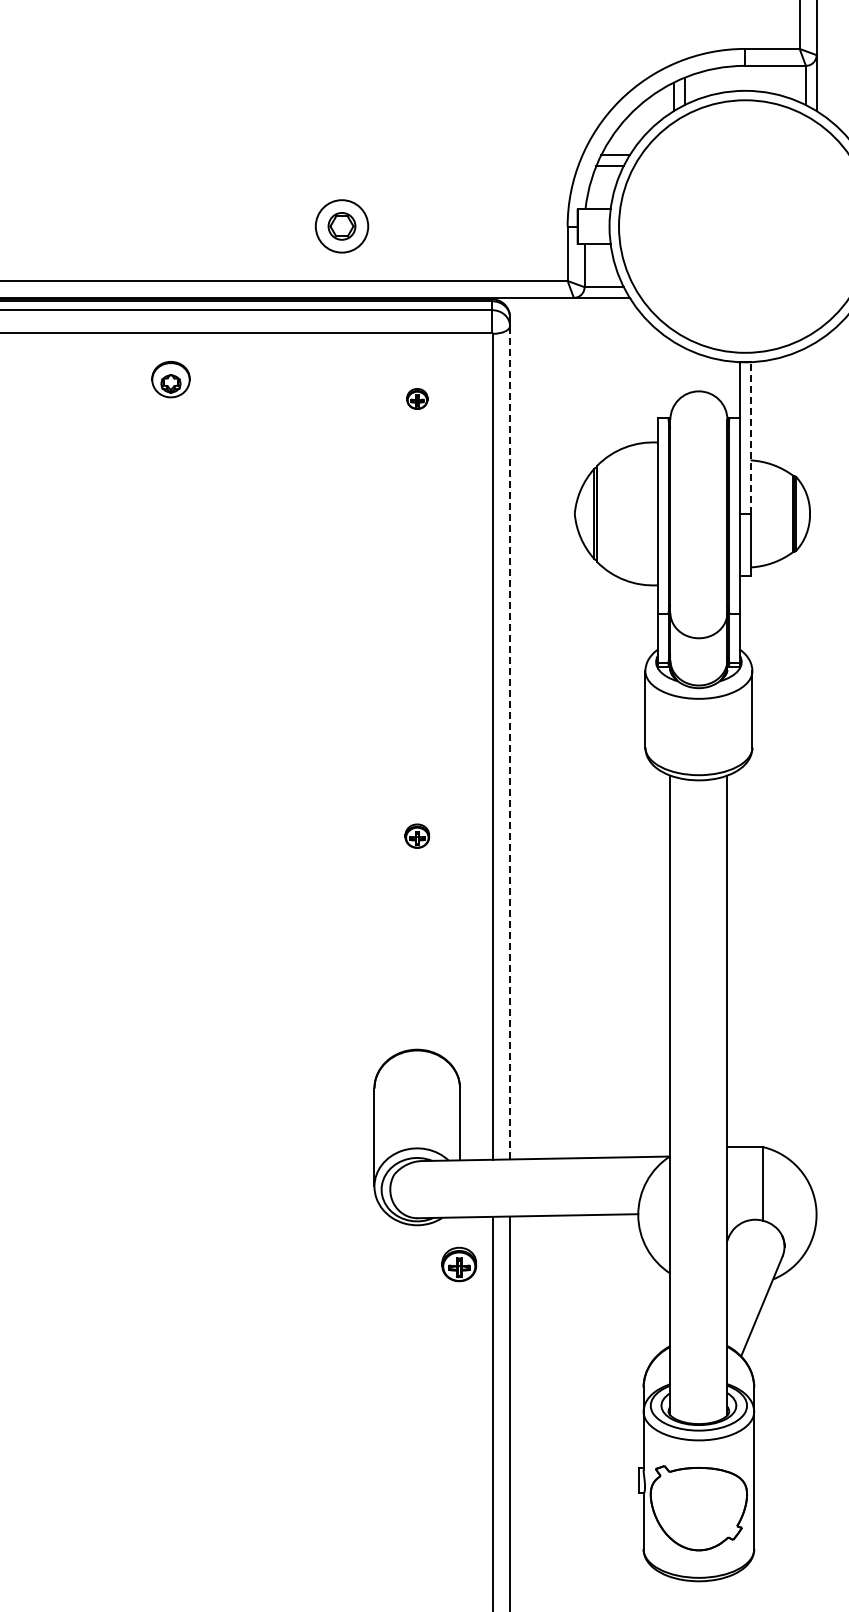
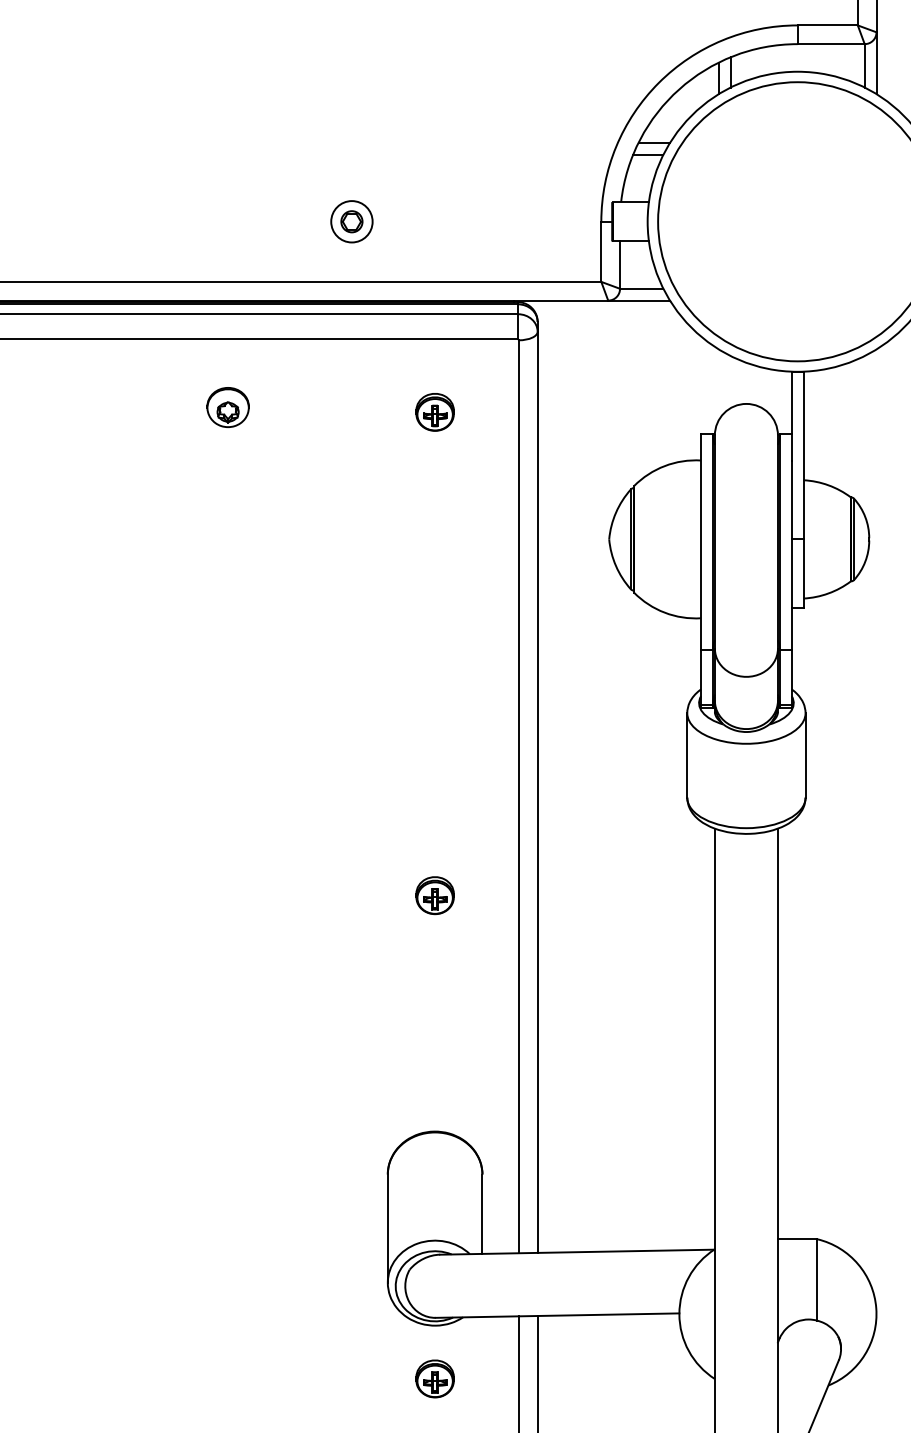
part: (341, 226) -> (351, 221), size x0.71
part: (170, 379) -> (227, 407), moved
part: (417, 398) -> (435, 411), size x1.67
line: (750, 438) -> (803, 456), dashed -> solid
line: (510, 742) -> (538, 792), dashed -> solid
part: (417, 835) -> (435, 894), size x1.43
part: (459, 1264) -> (435, 1378), moved

